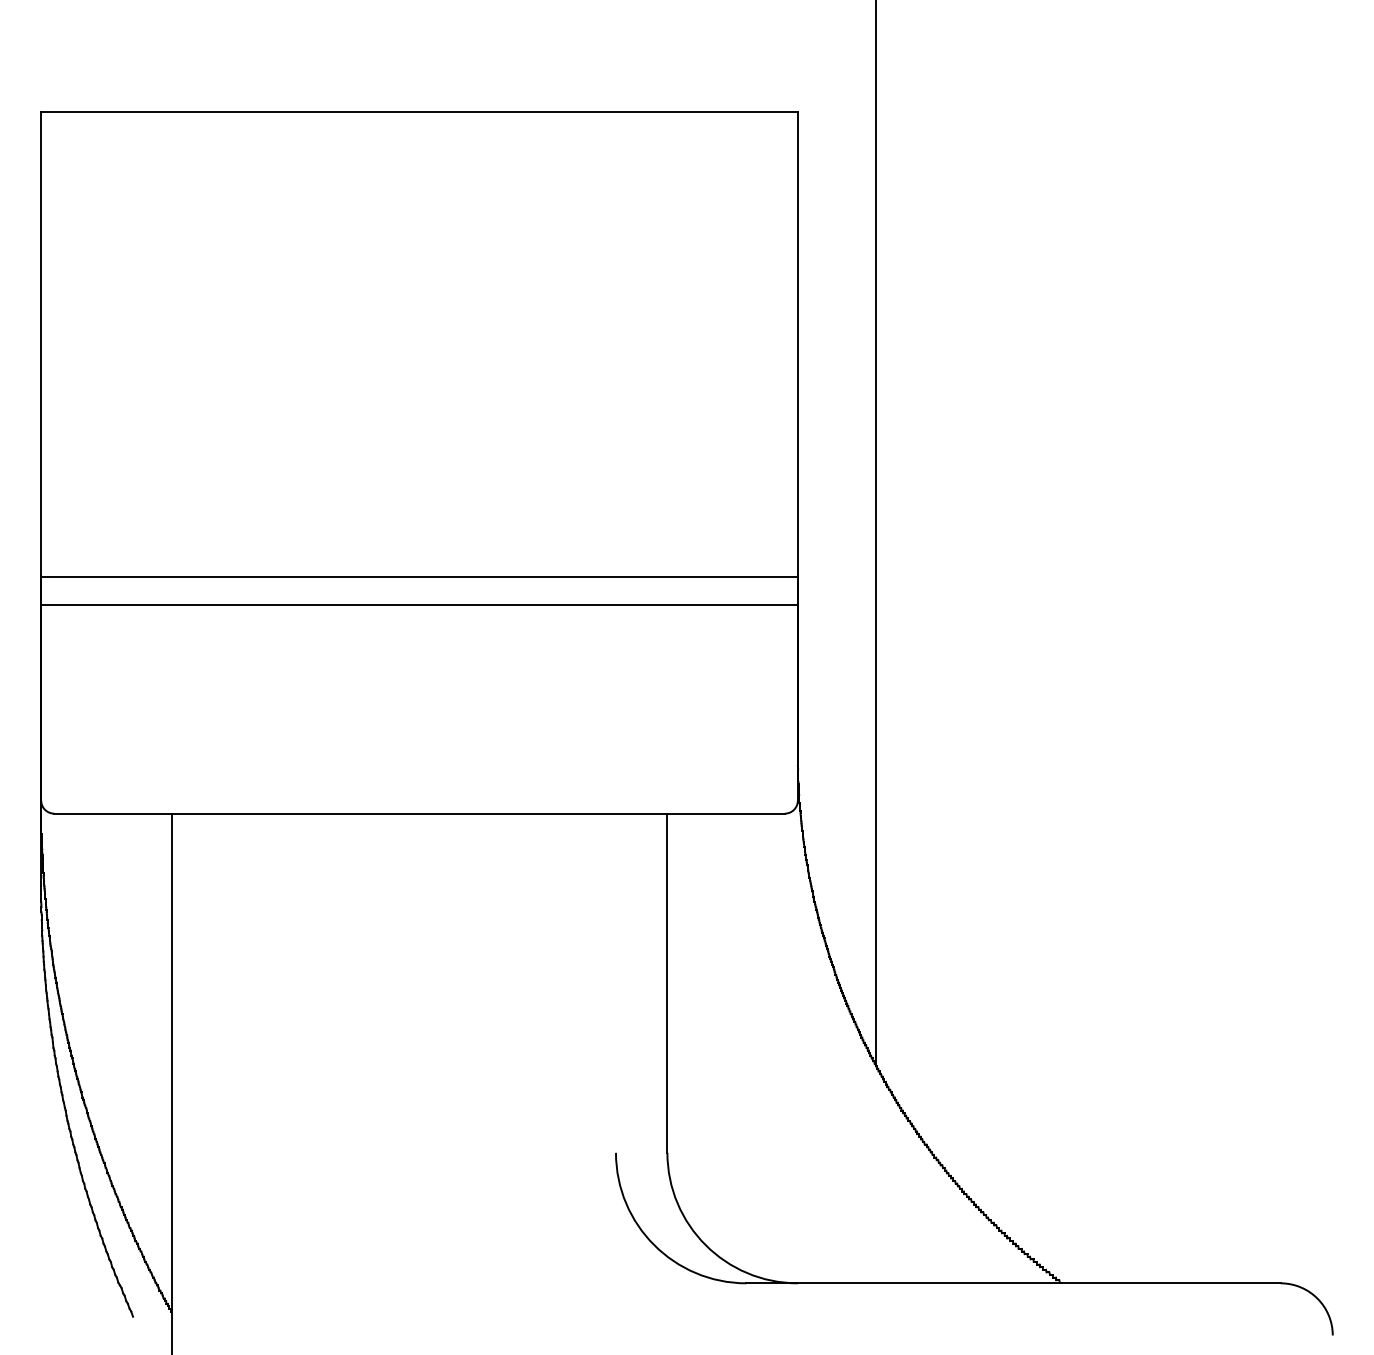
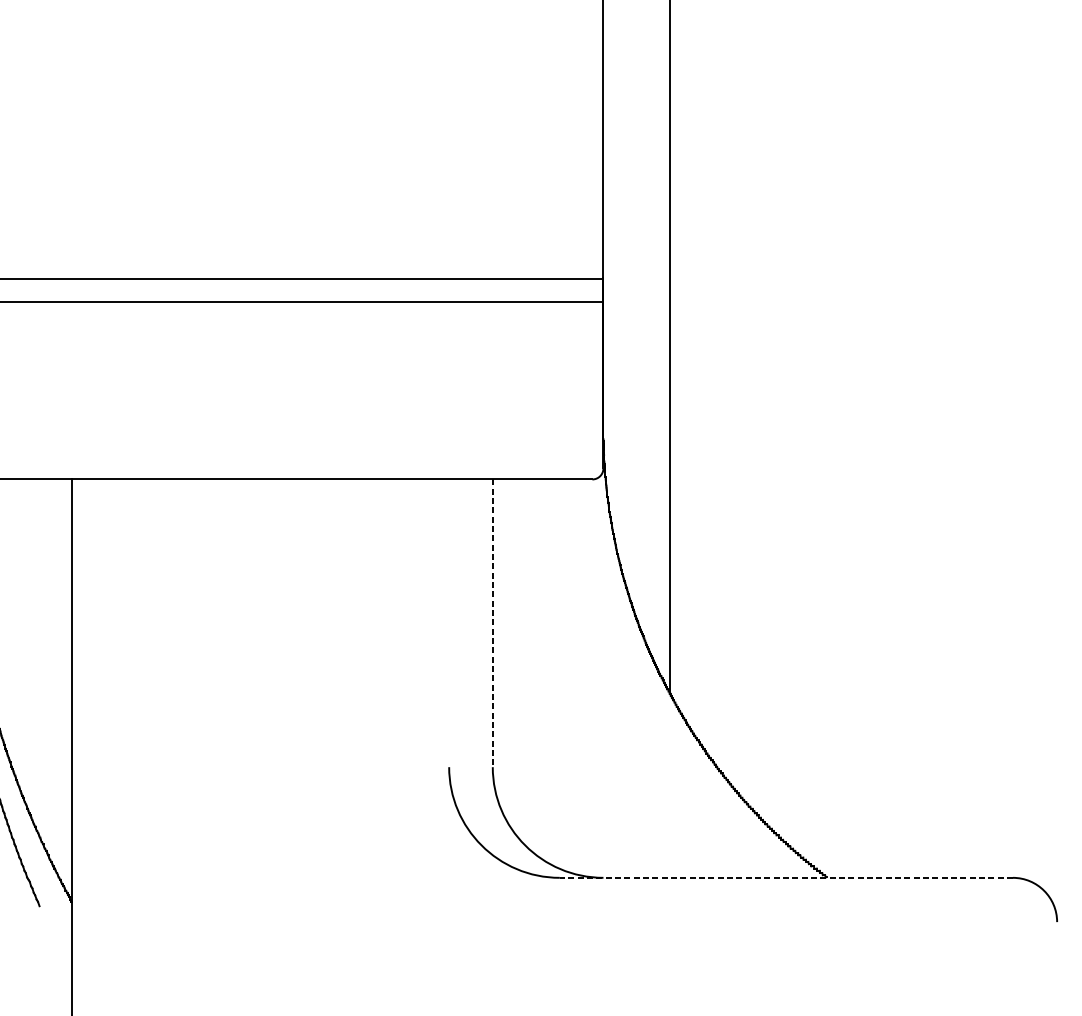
line: (667, 983) -> (492, 623), solid -> dashed
line: (1013, 1283) -> (786, 878), solid -> dashed

